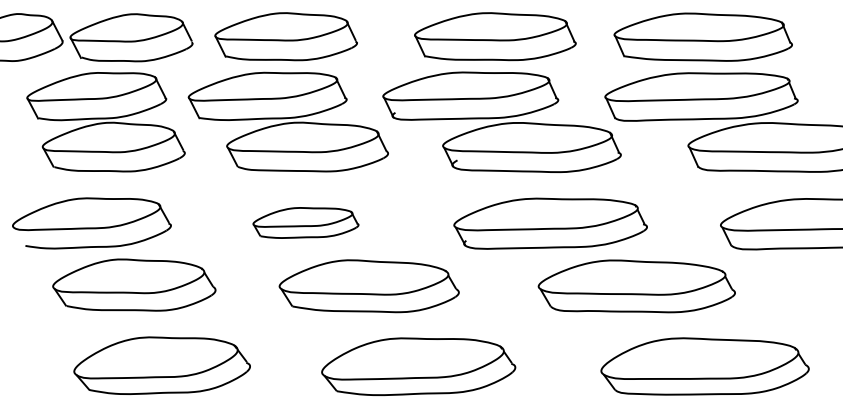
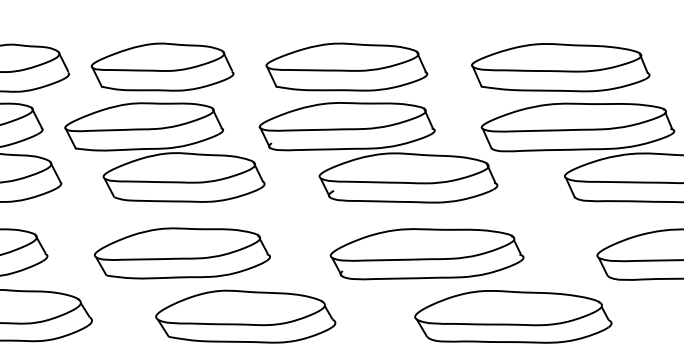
part: (495, 36) -> (346, 66), moved
part: (702, 36) -> (559, 66), moved
part: (305, 222) -> (181, 252), size x1.67

